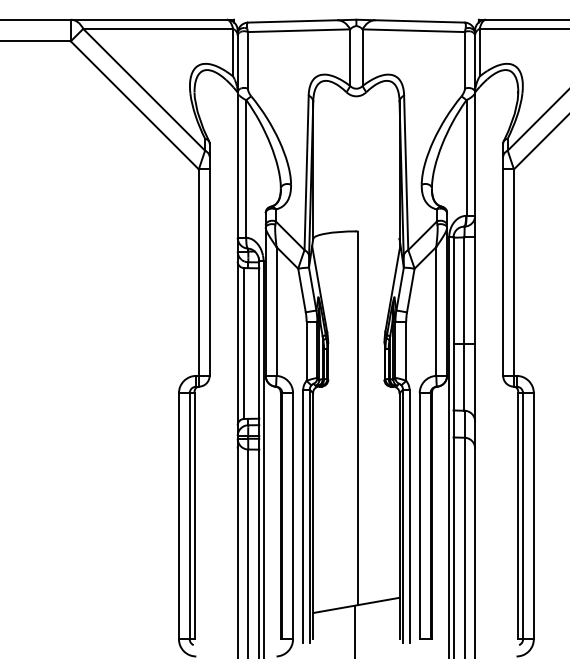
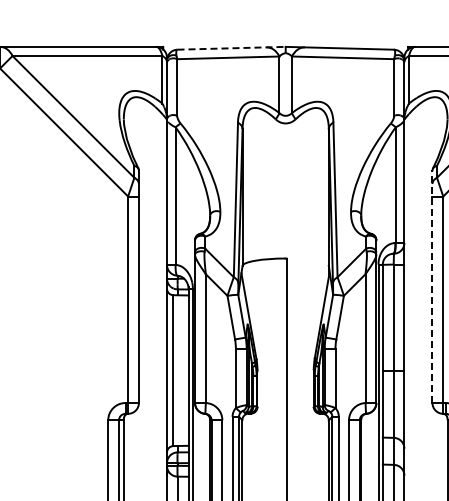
line: (302, 21) -> (231, 48), solid -> dashed
line: (503, 259) -> (432, 286), solid -> dashed

